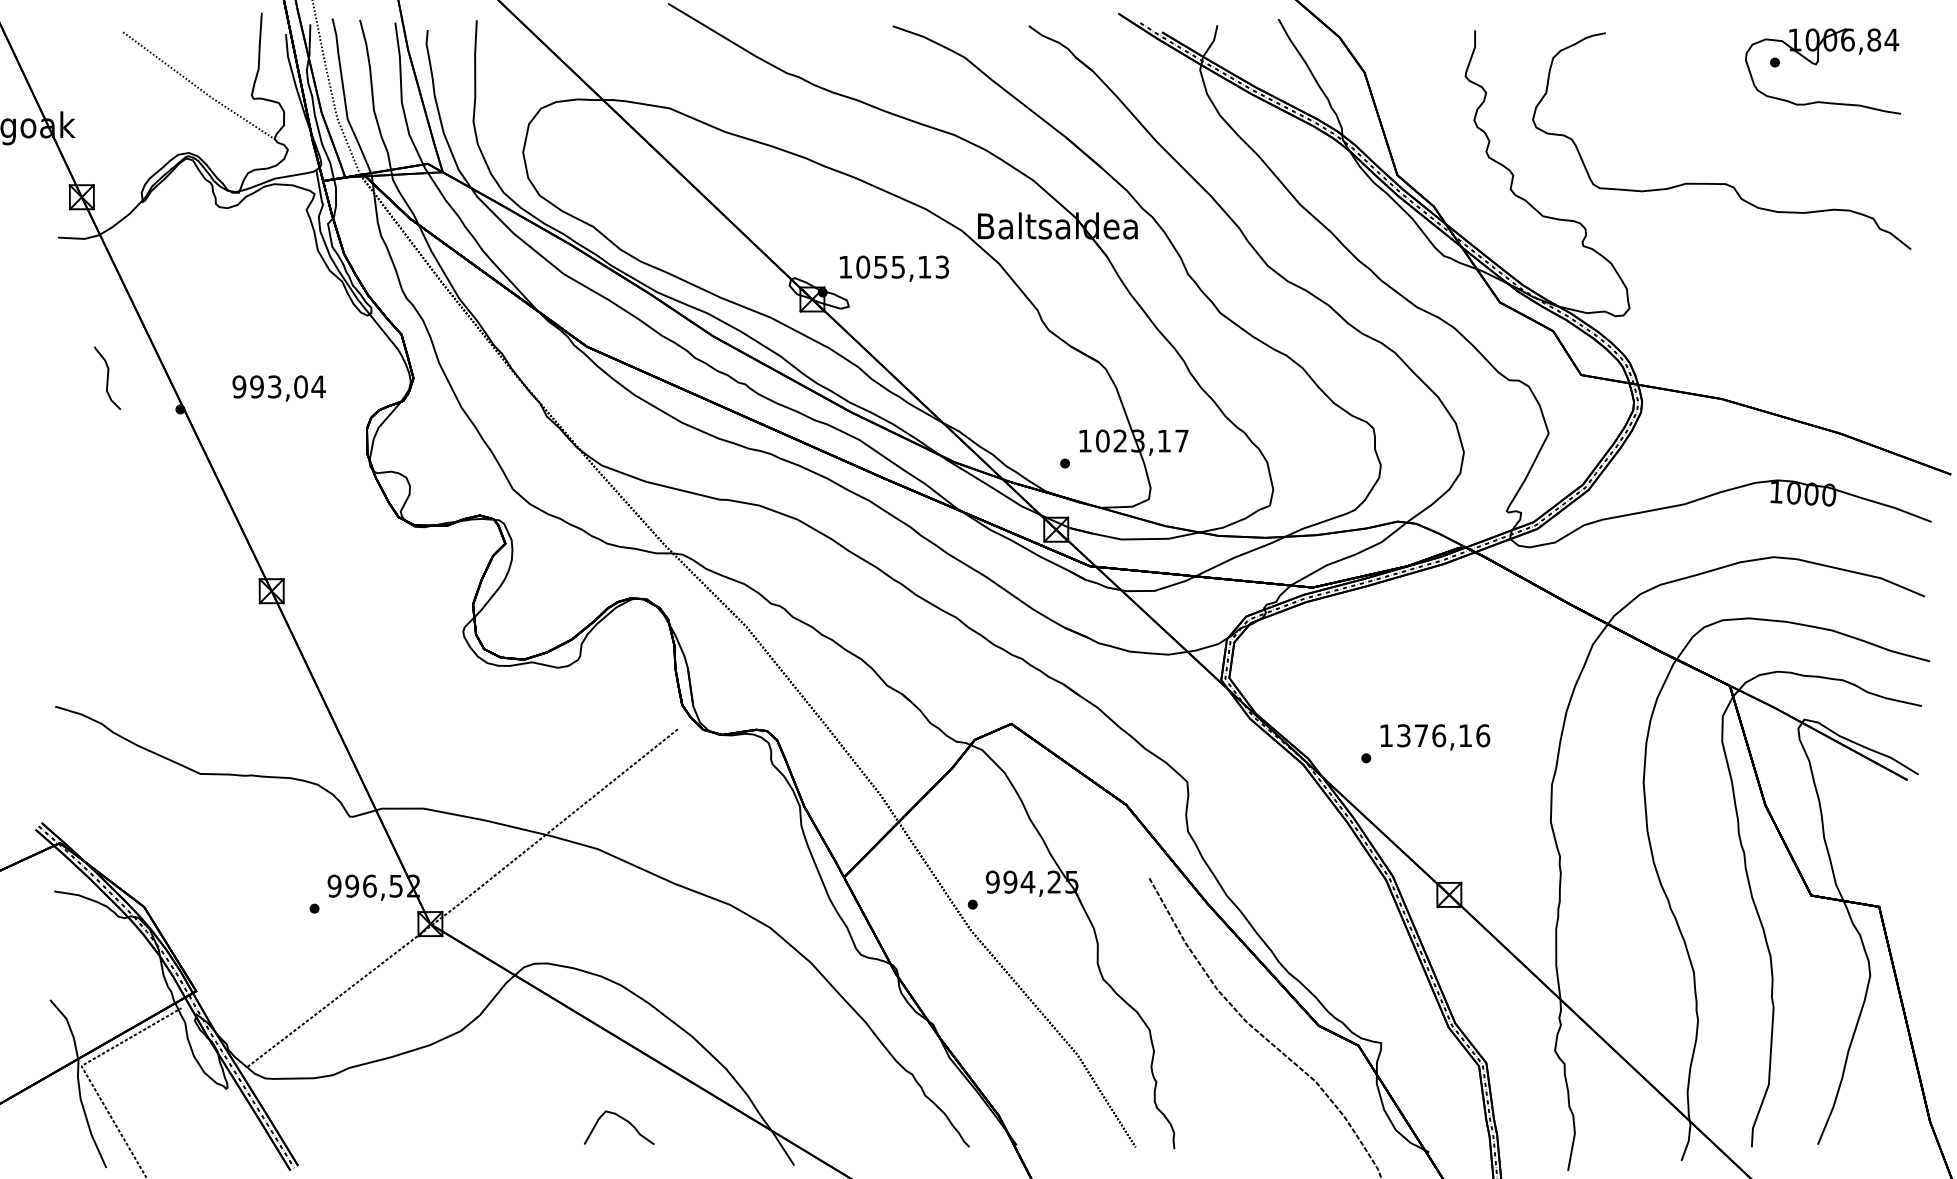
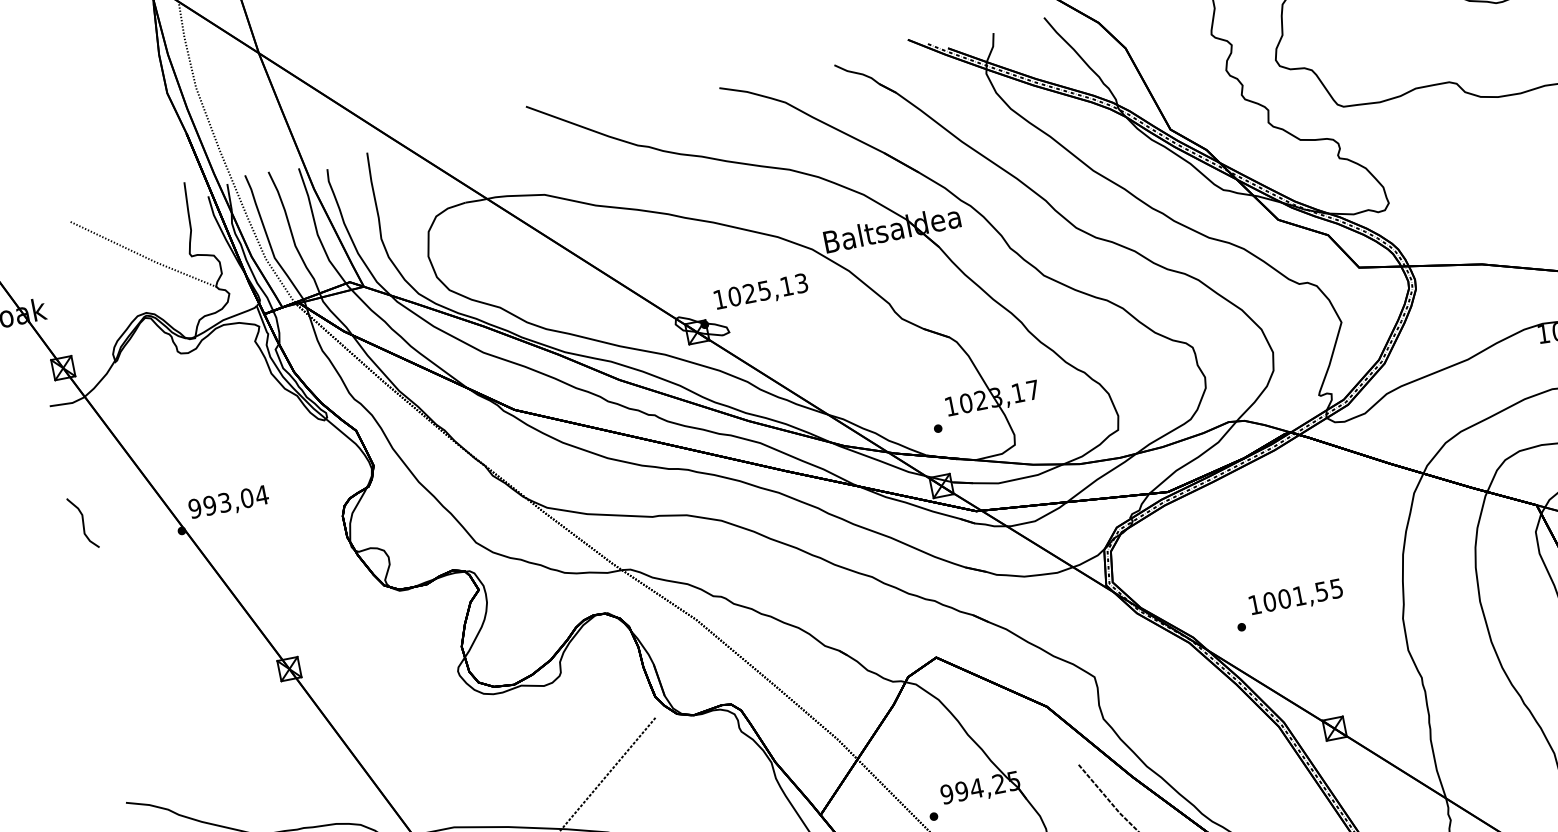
text: (880, 266) -> (749, 293), 1055,13 -> 1025,13
curve: (107, 378) -> (83, 523), moved
text: (278, 388) -> (228, 503), moved
text: (1443, 735) -> (1303, 595), 1376,16 -> 1001,55

